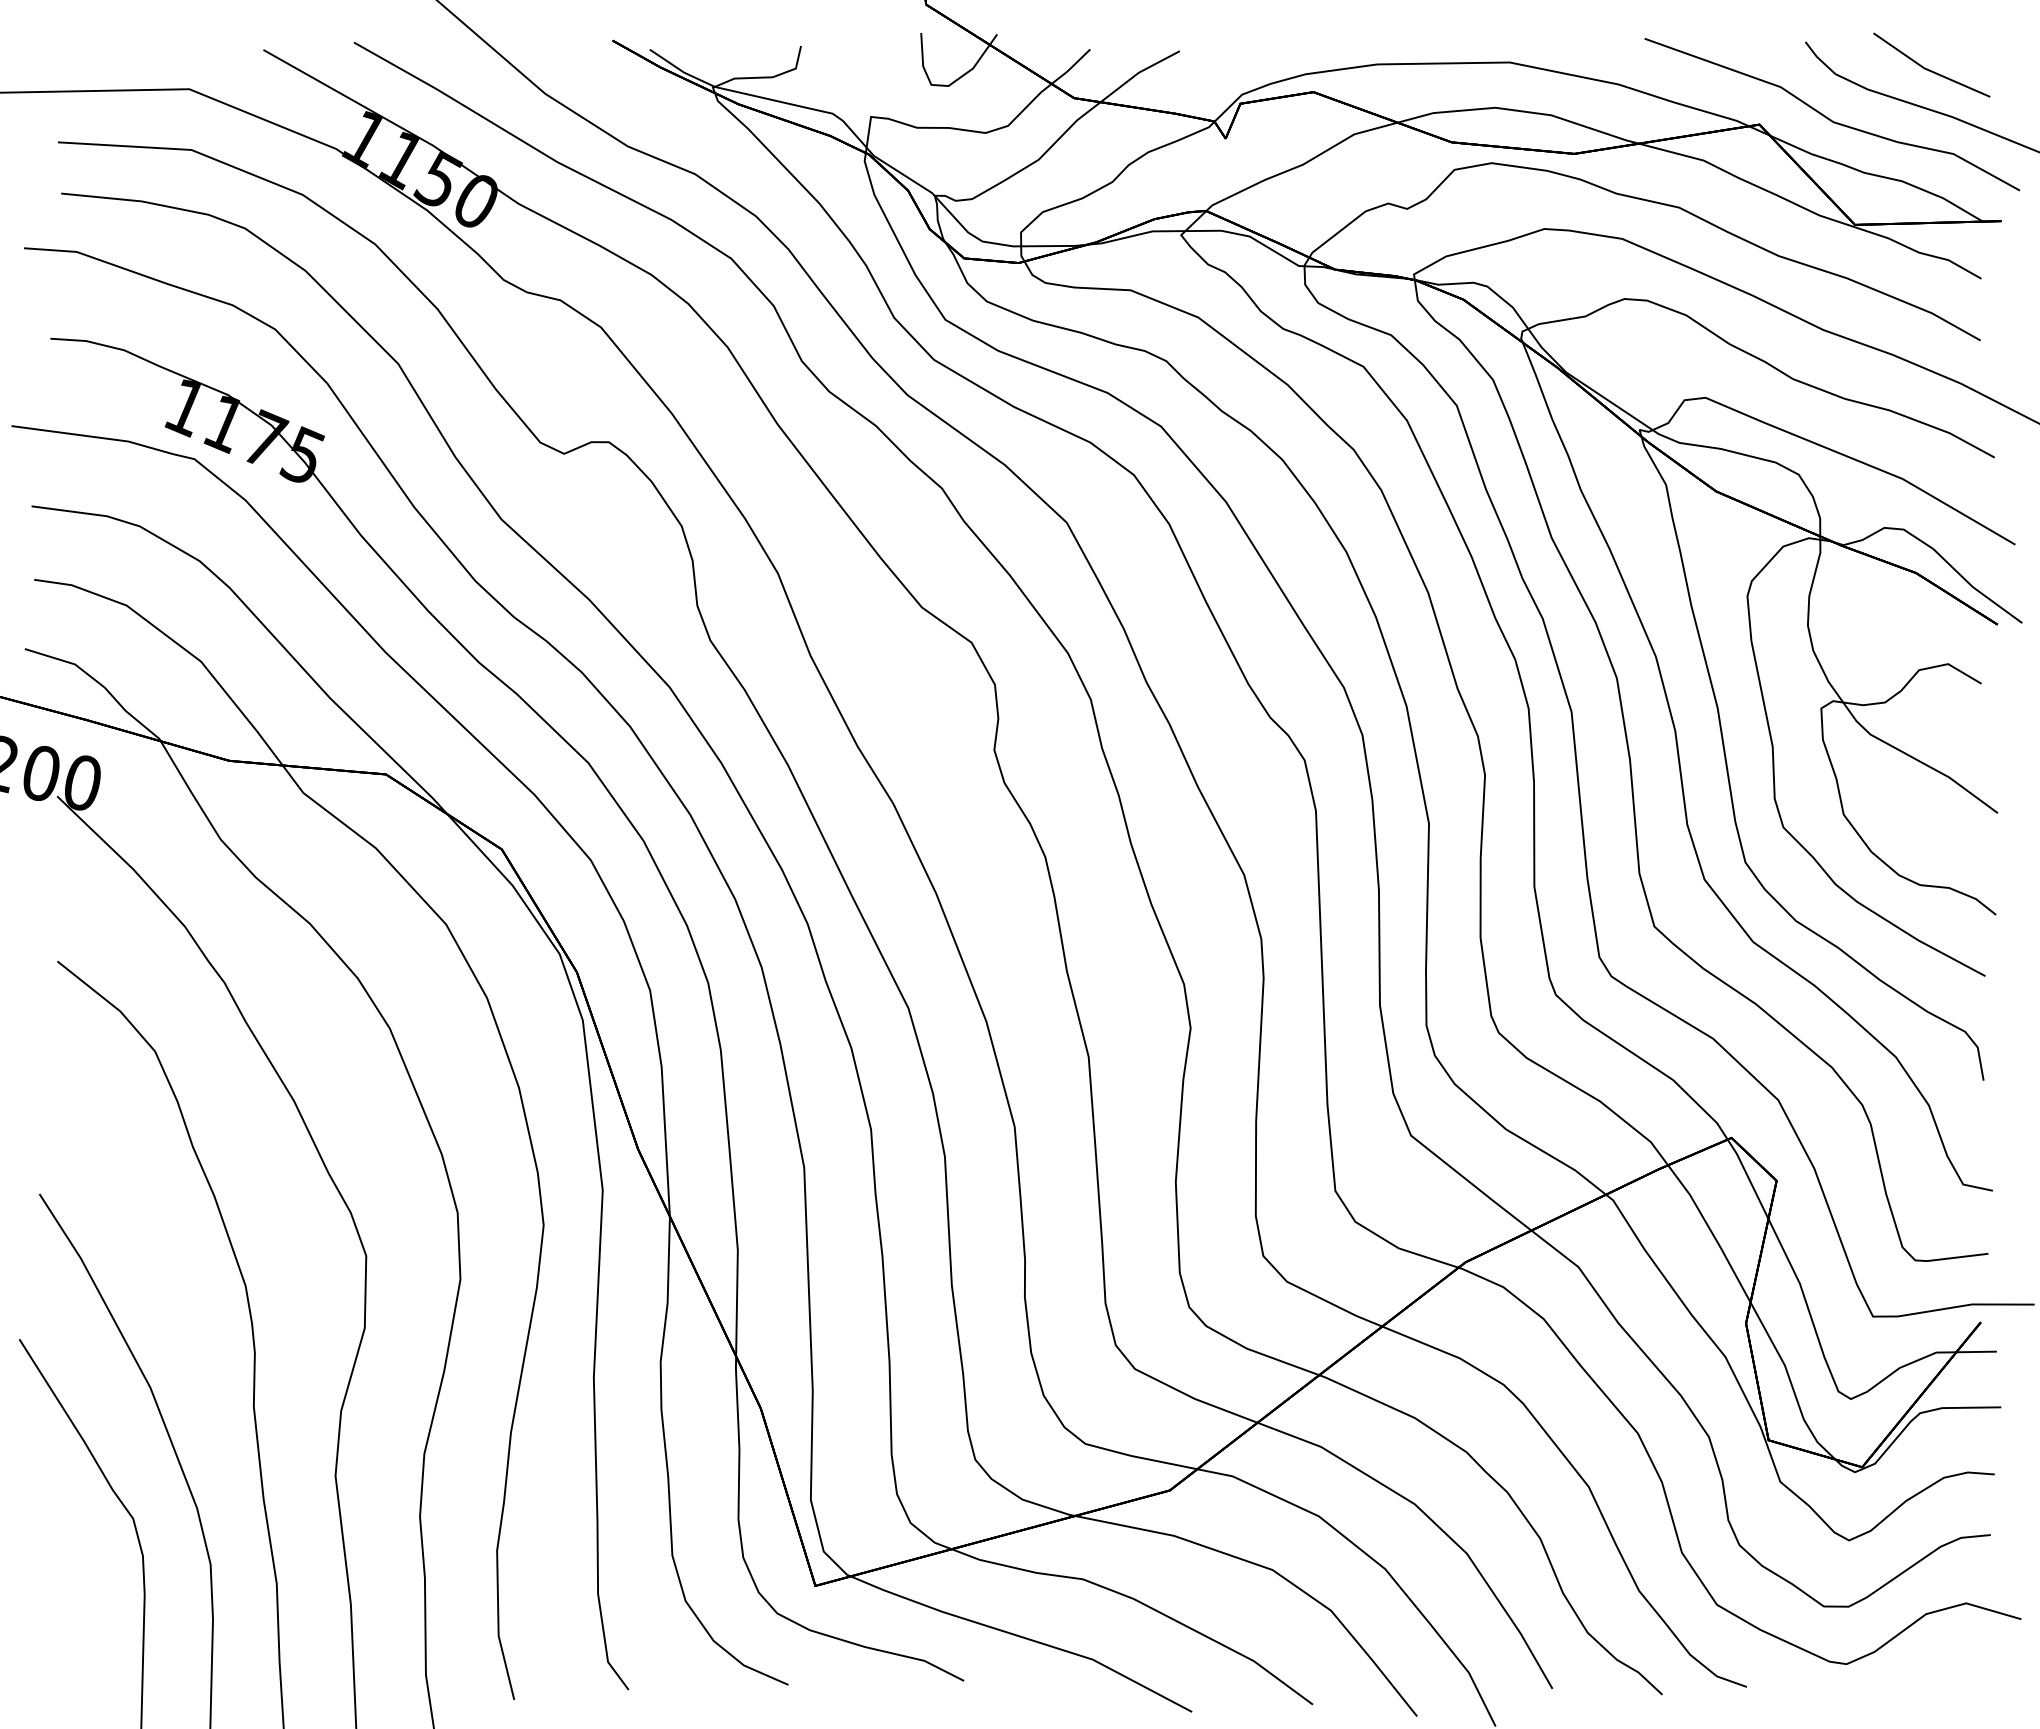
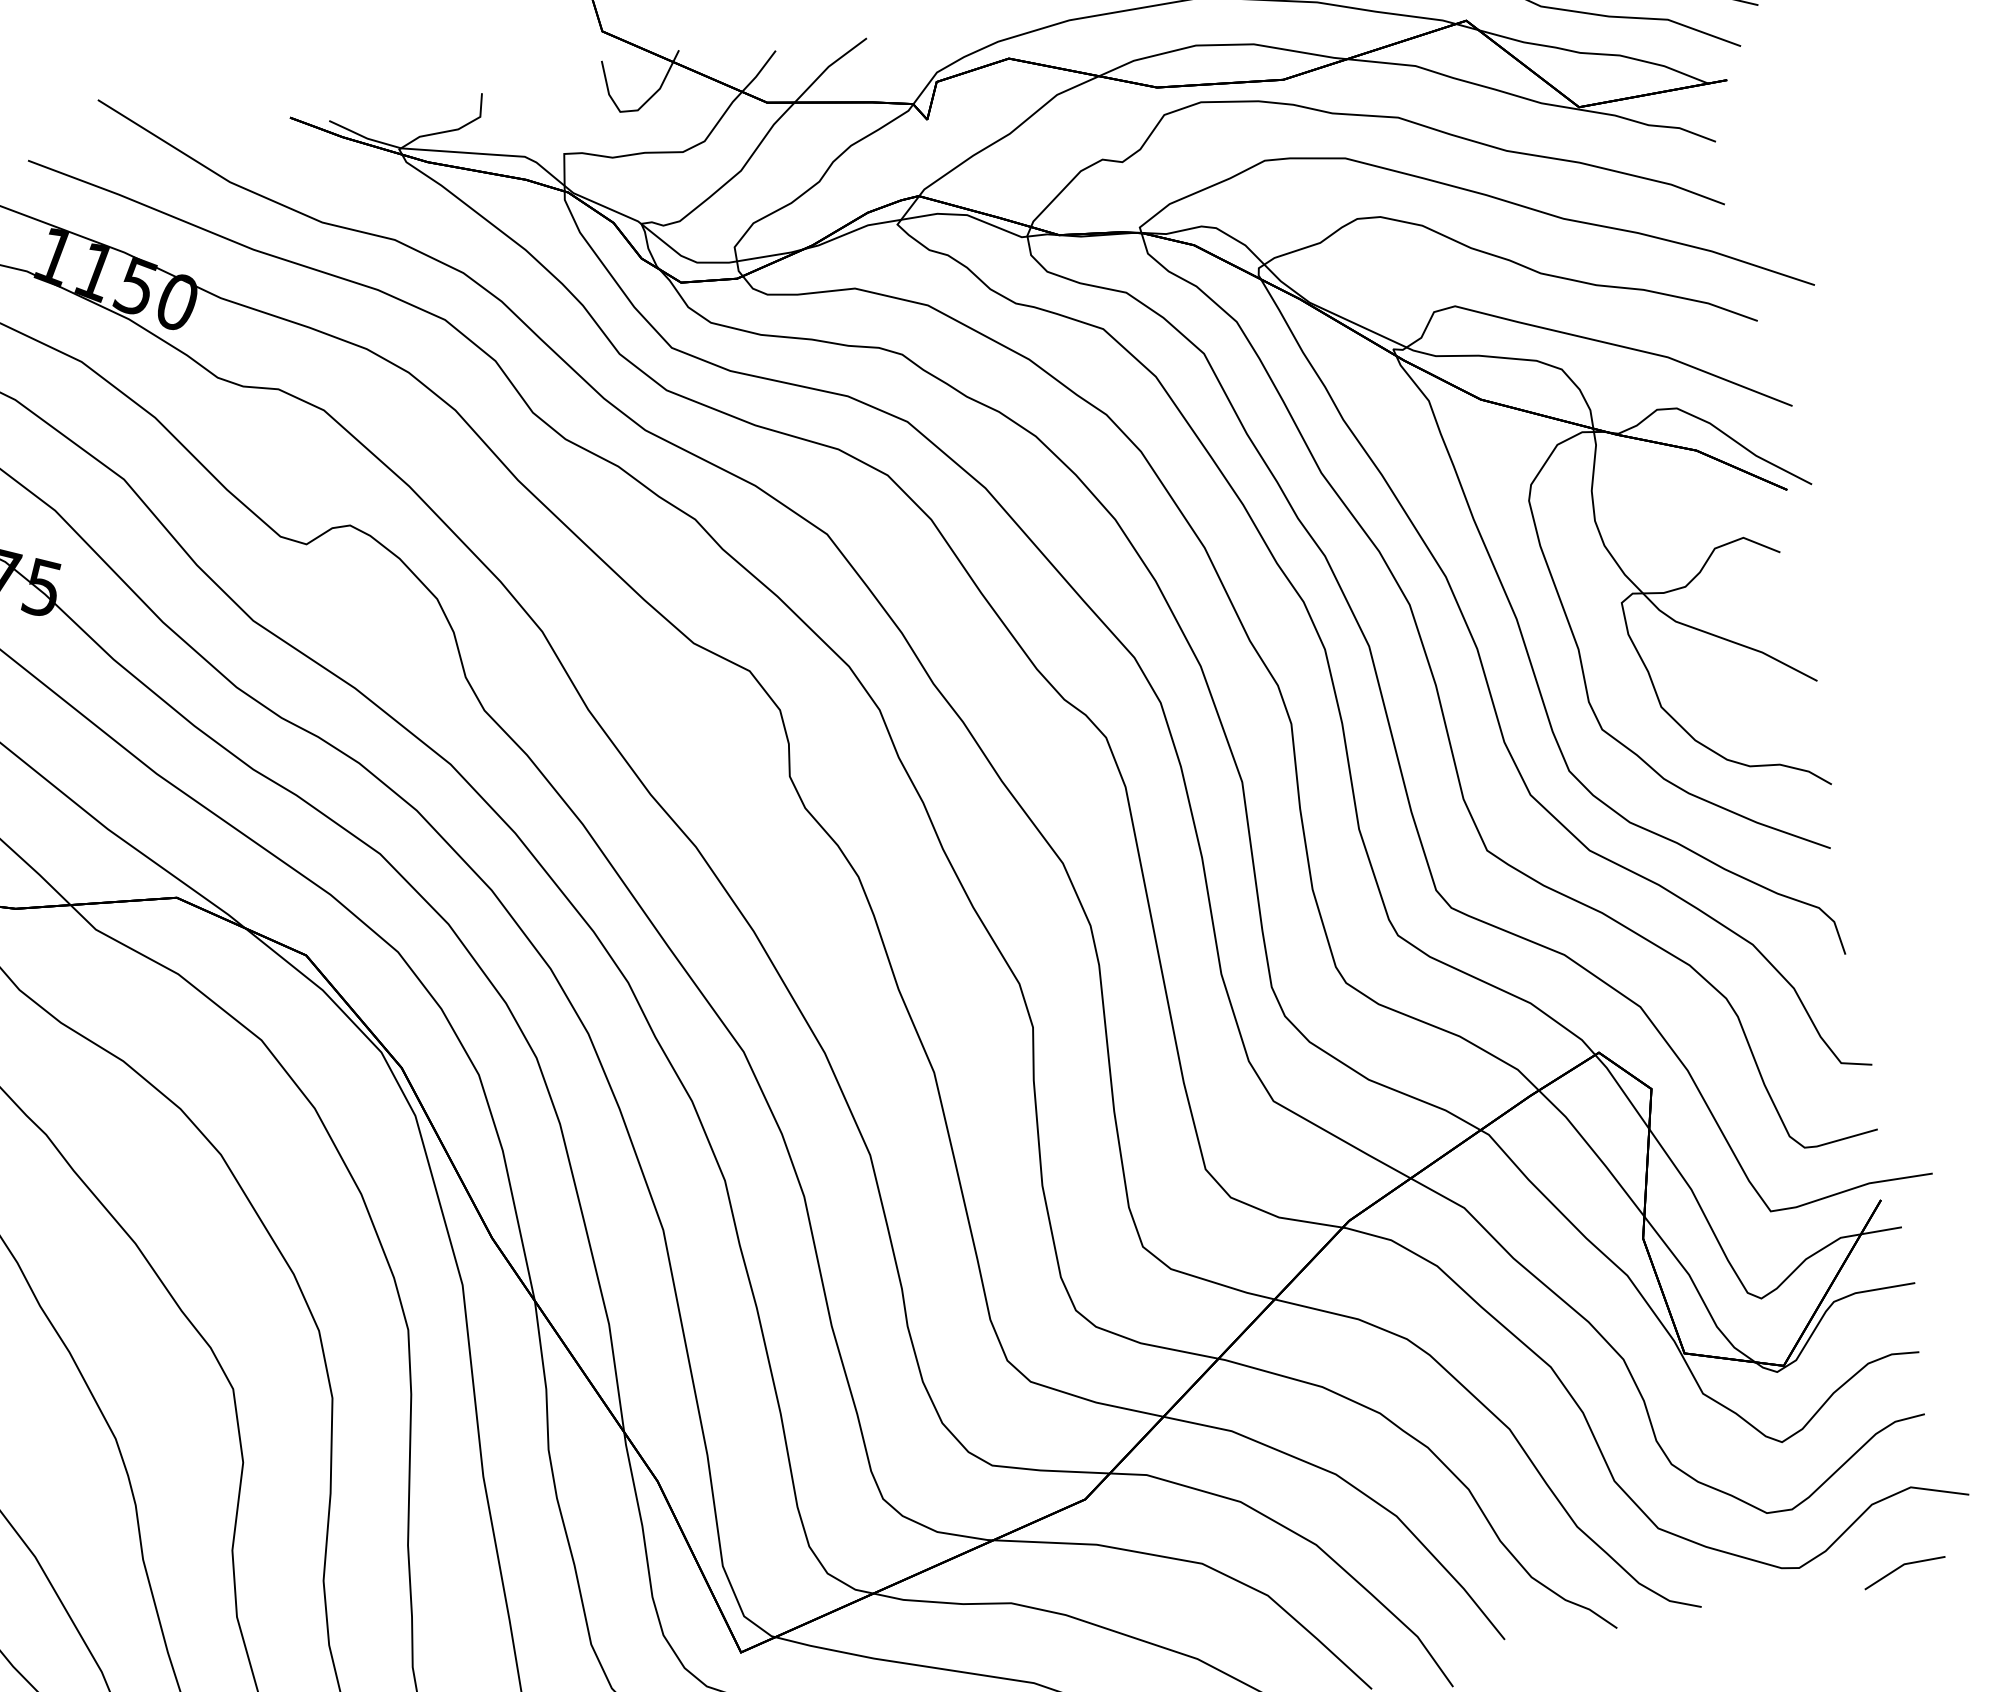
line: (1944, 1679) -> (1900, 1568), added

